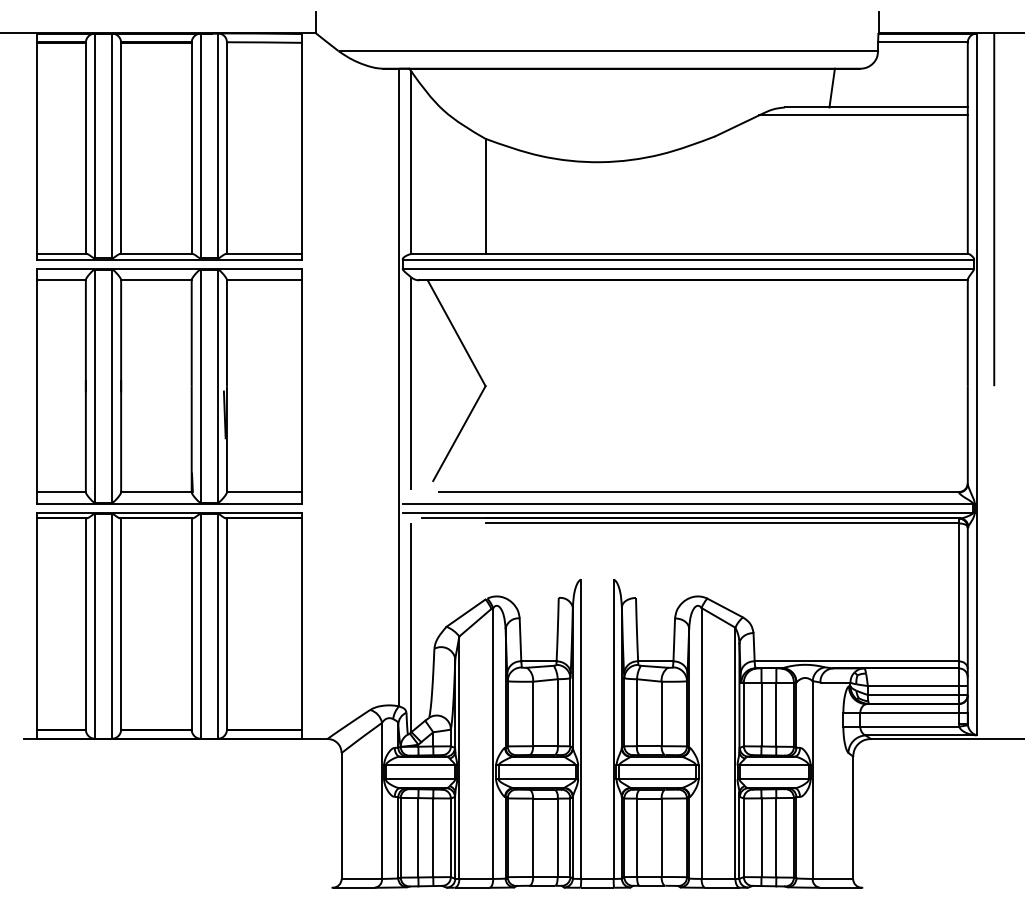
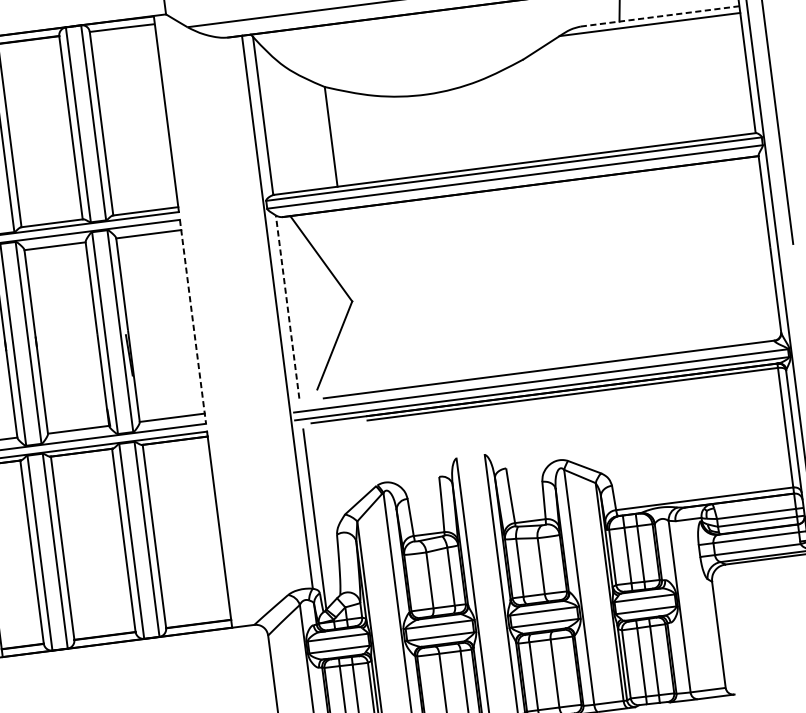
line: (876, 107) -> (660, 16), solid -> dashed
line: (411, 383) -> (287, 307), solid -> dashed
line: (301, 386) -> (192, 322), solid -> dashed

